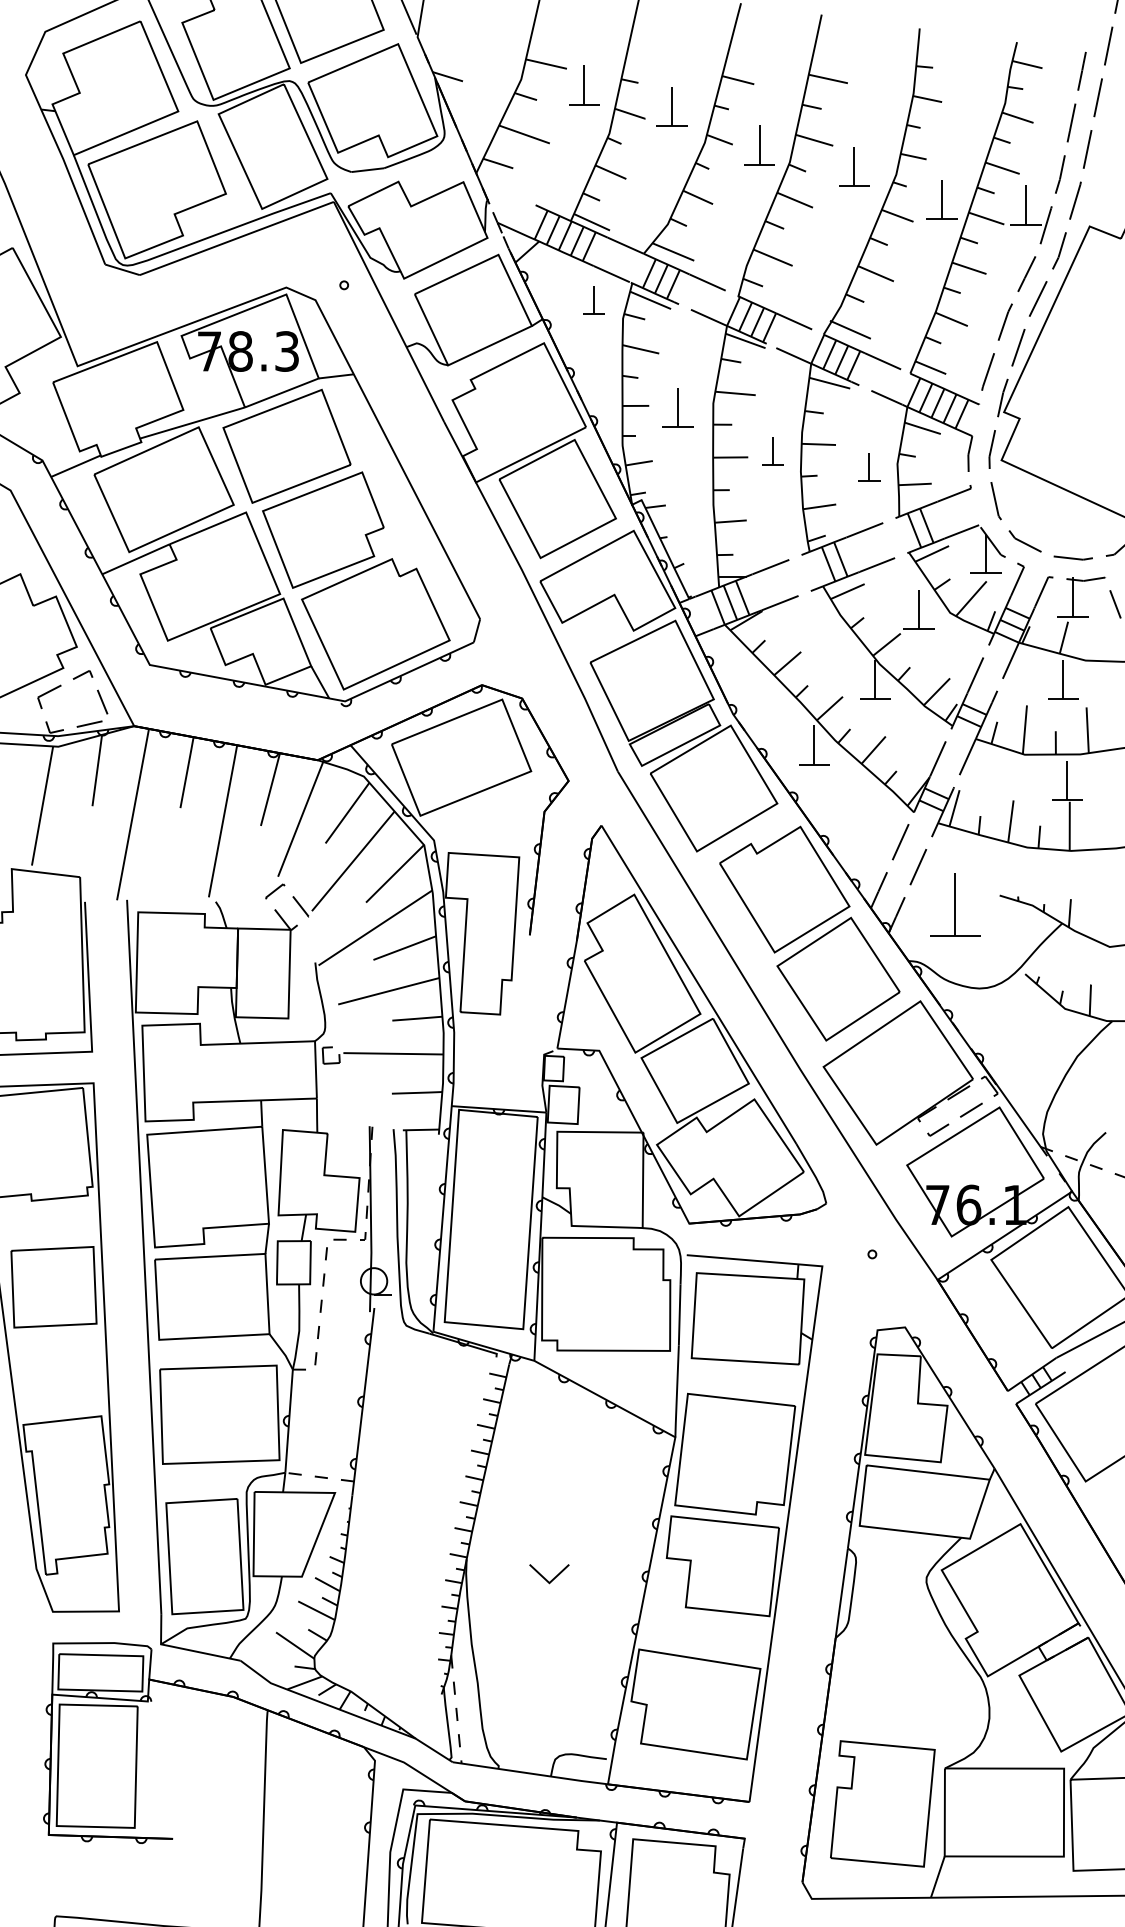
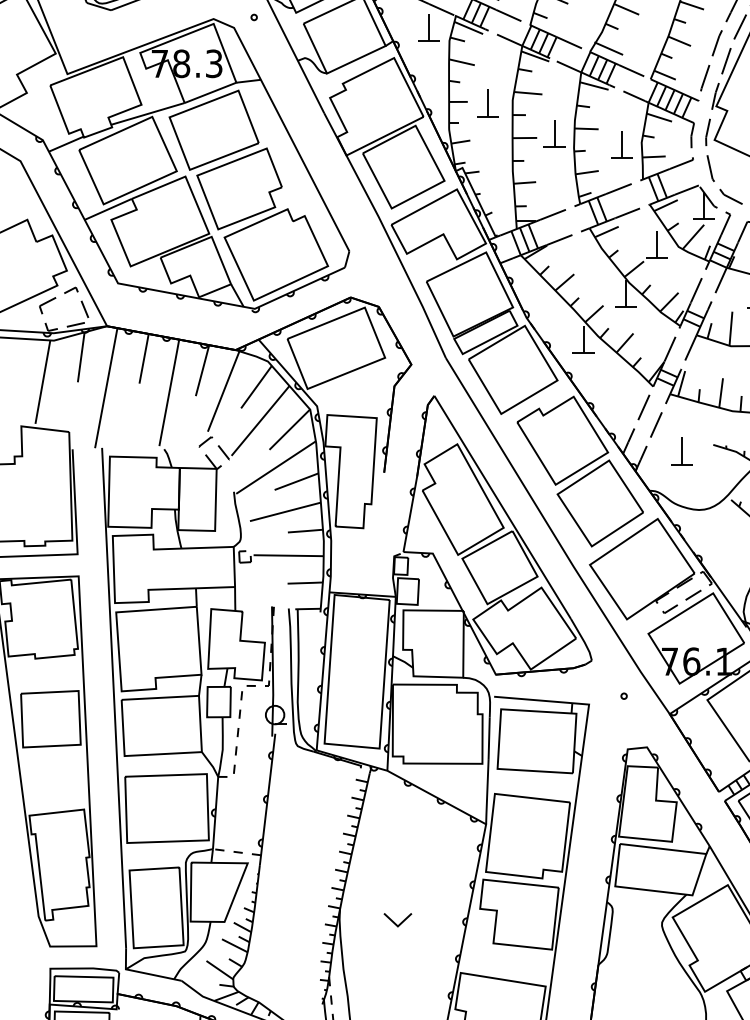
part: (593, 299) -> (428, 27), size x1.43
part: (772, 451) -> (554, 133), size x1.43
part: (869, 466) -> (622, 144), size x1.43
part: (954, 905) -> (681, 451), size x0.62

